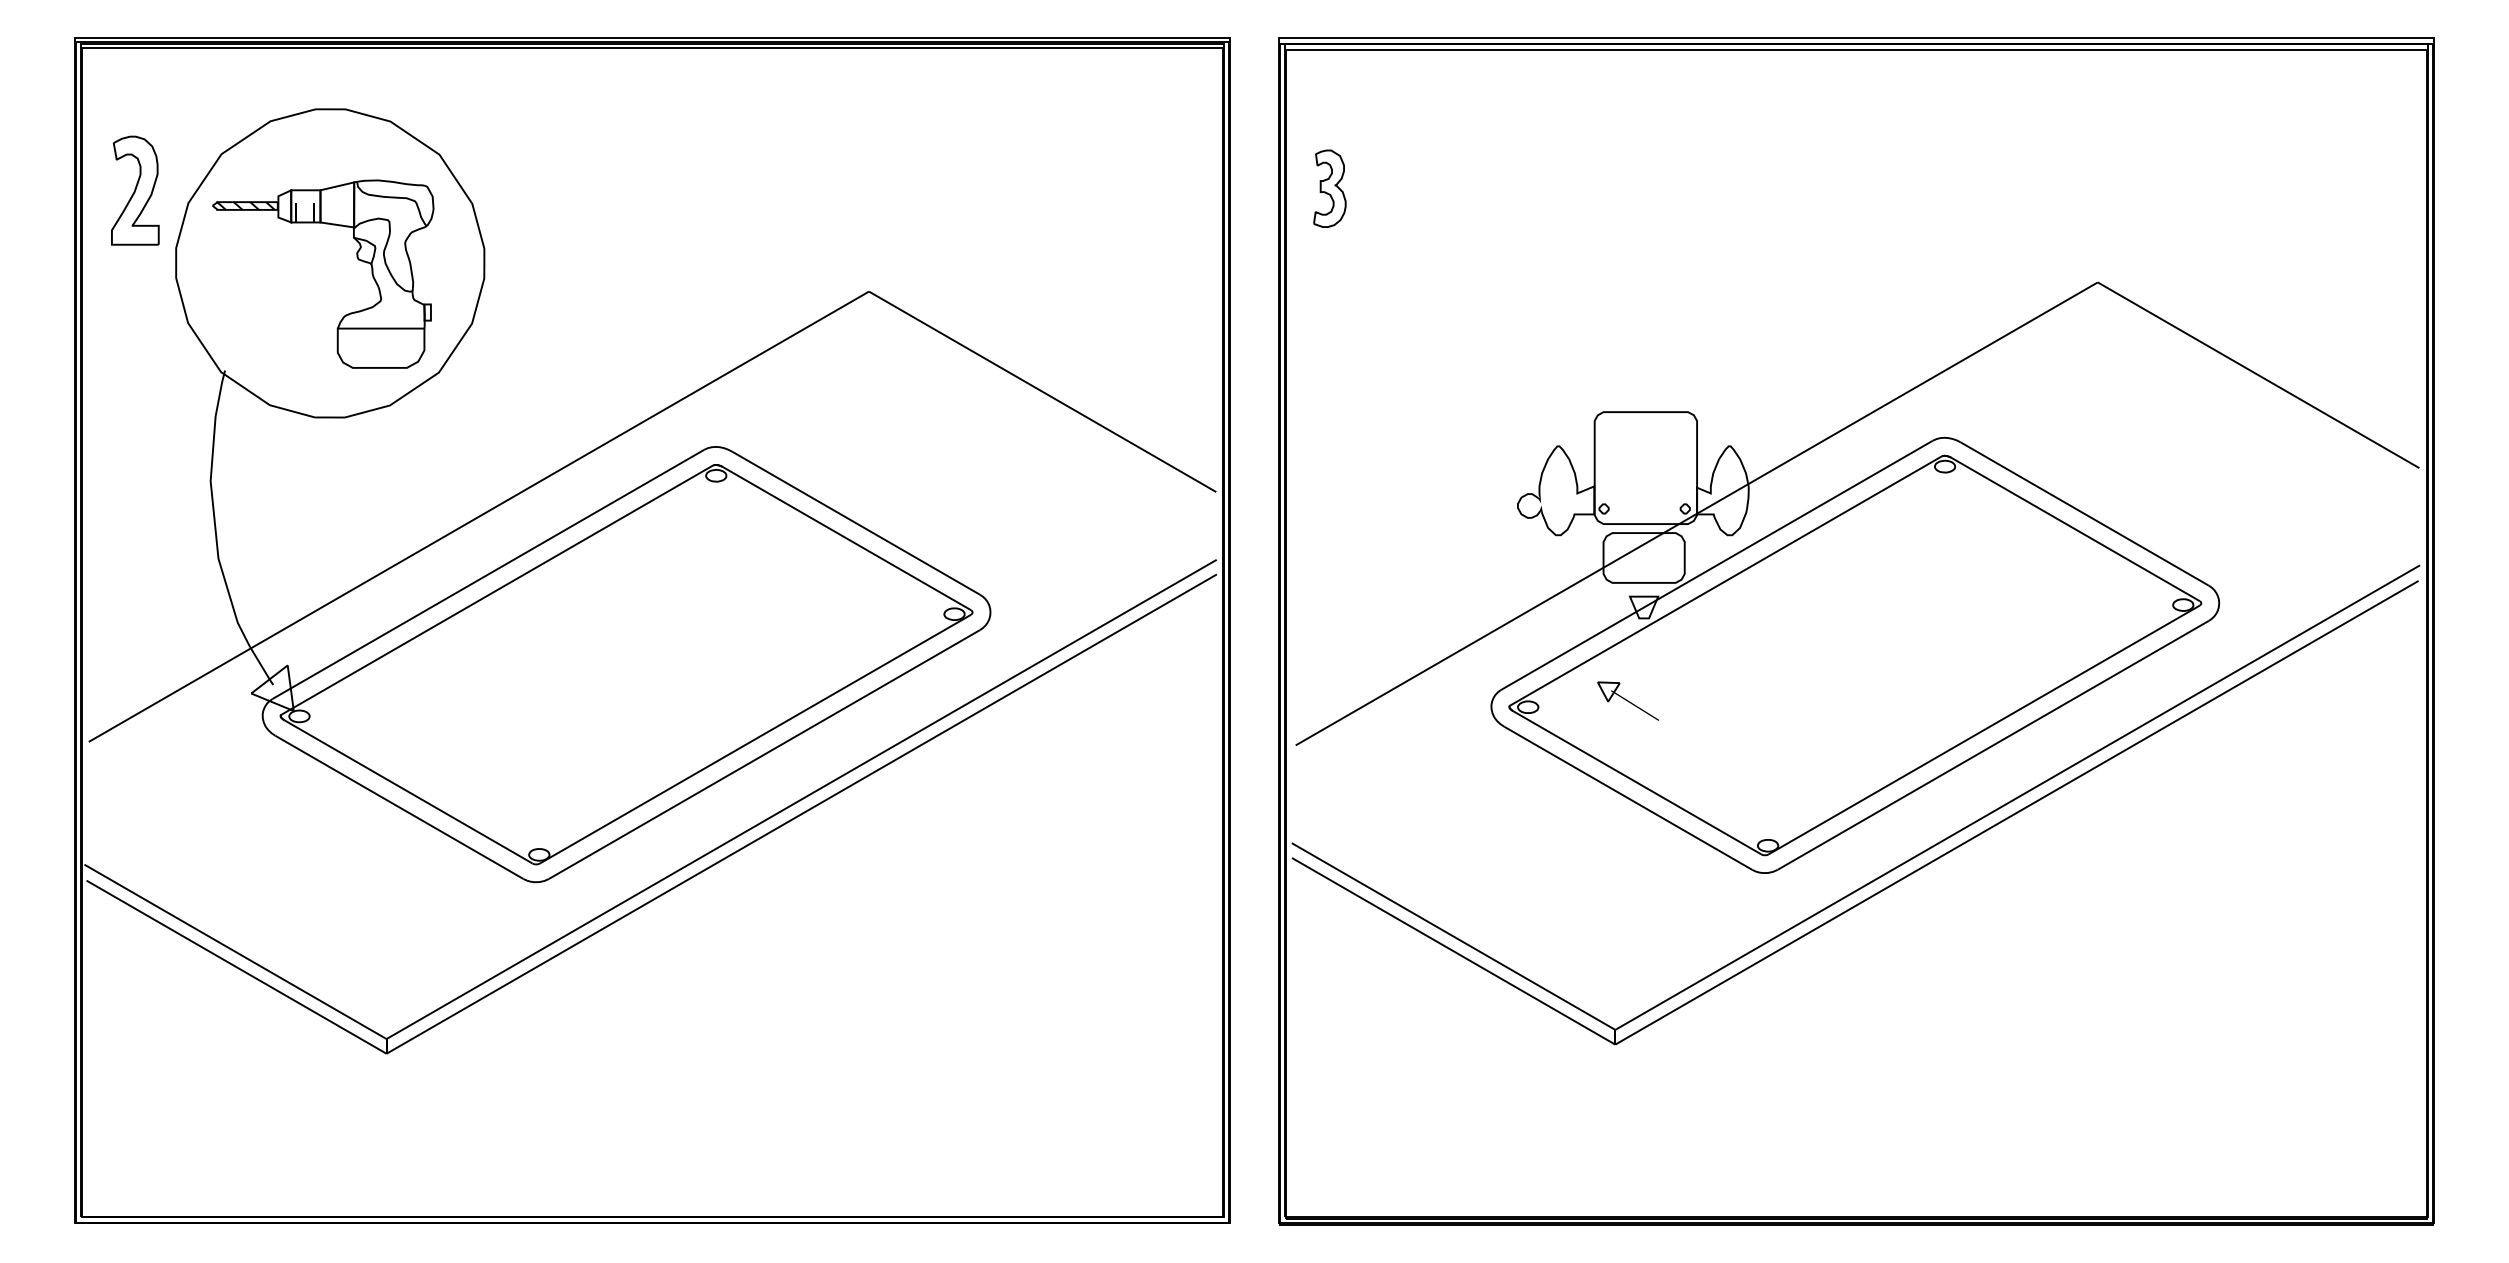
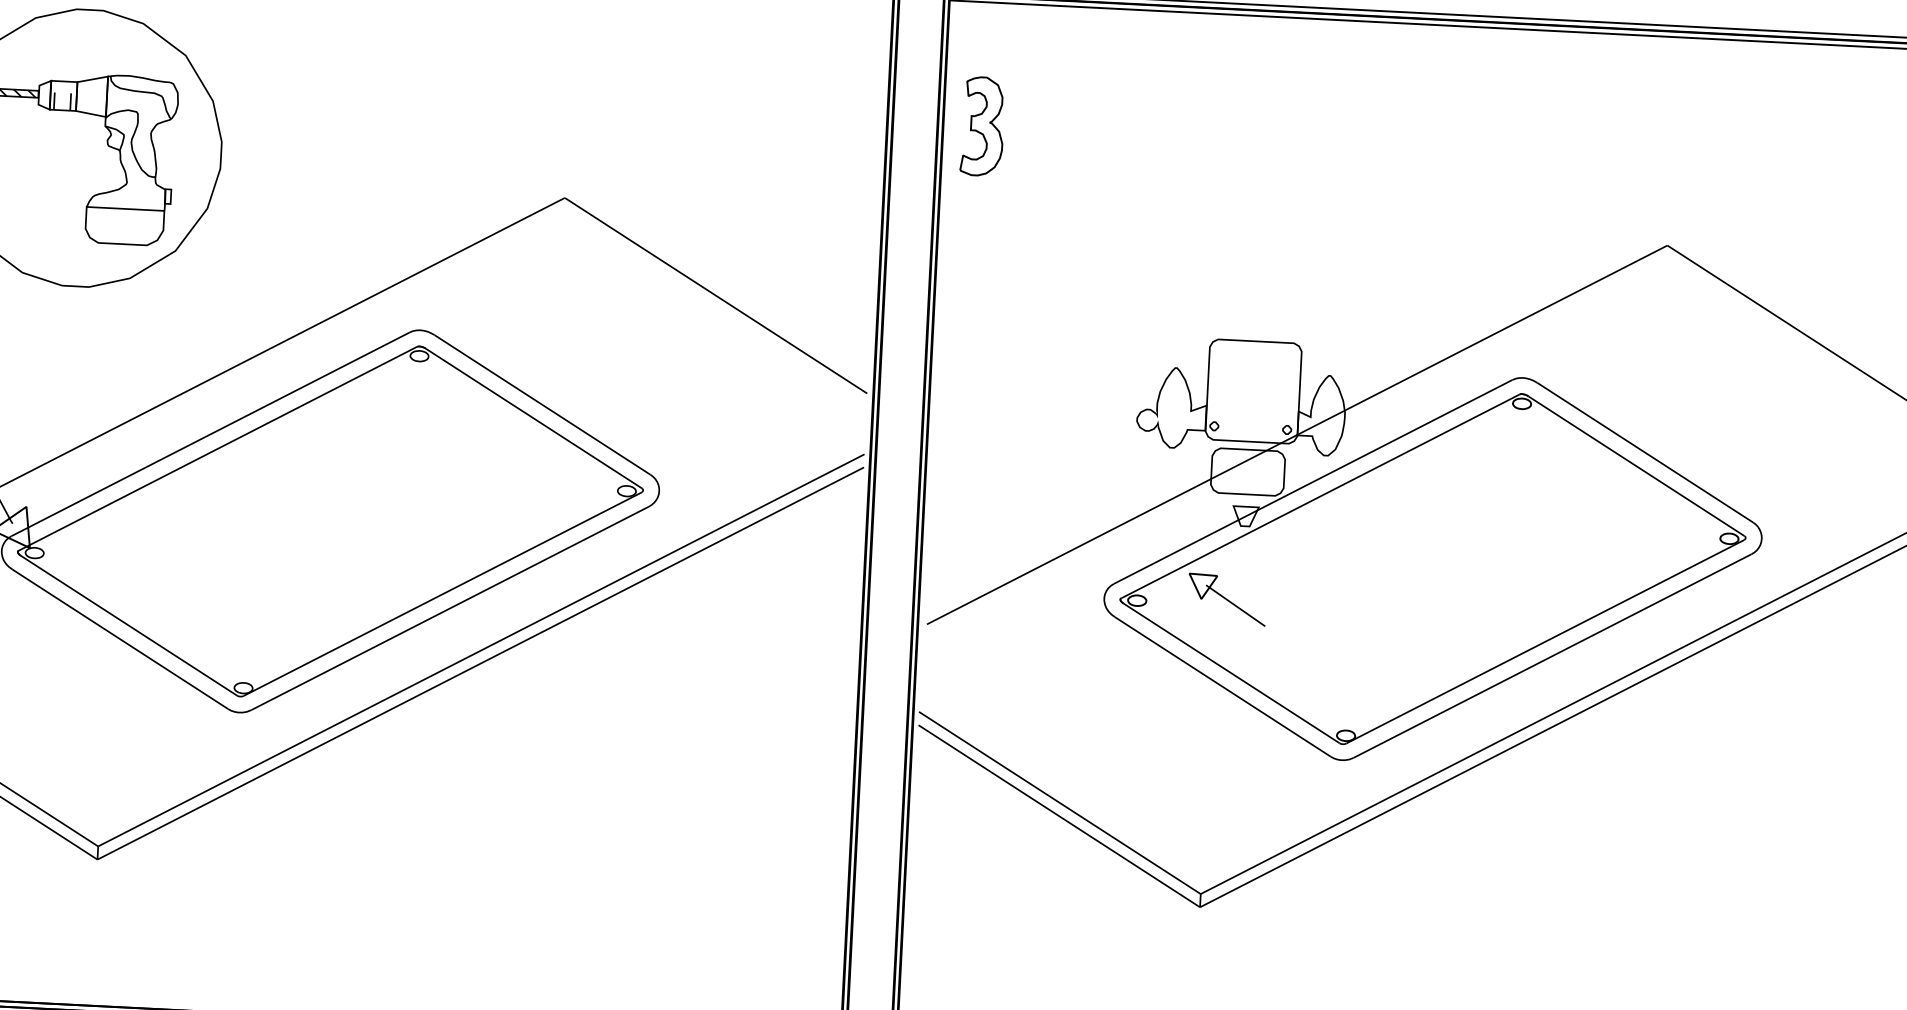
part: (1329, 188) -> (982, 126), size x1.43
part: (1628, 701) -> (1227, 600), size x1.43

